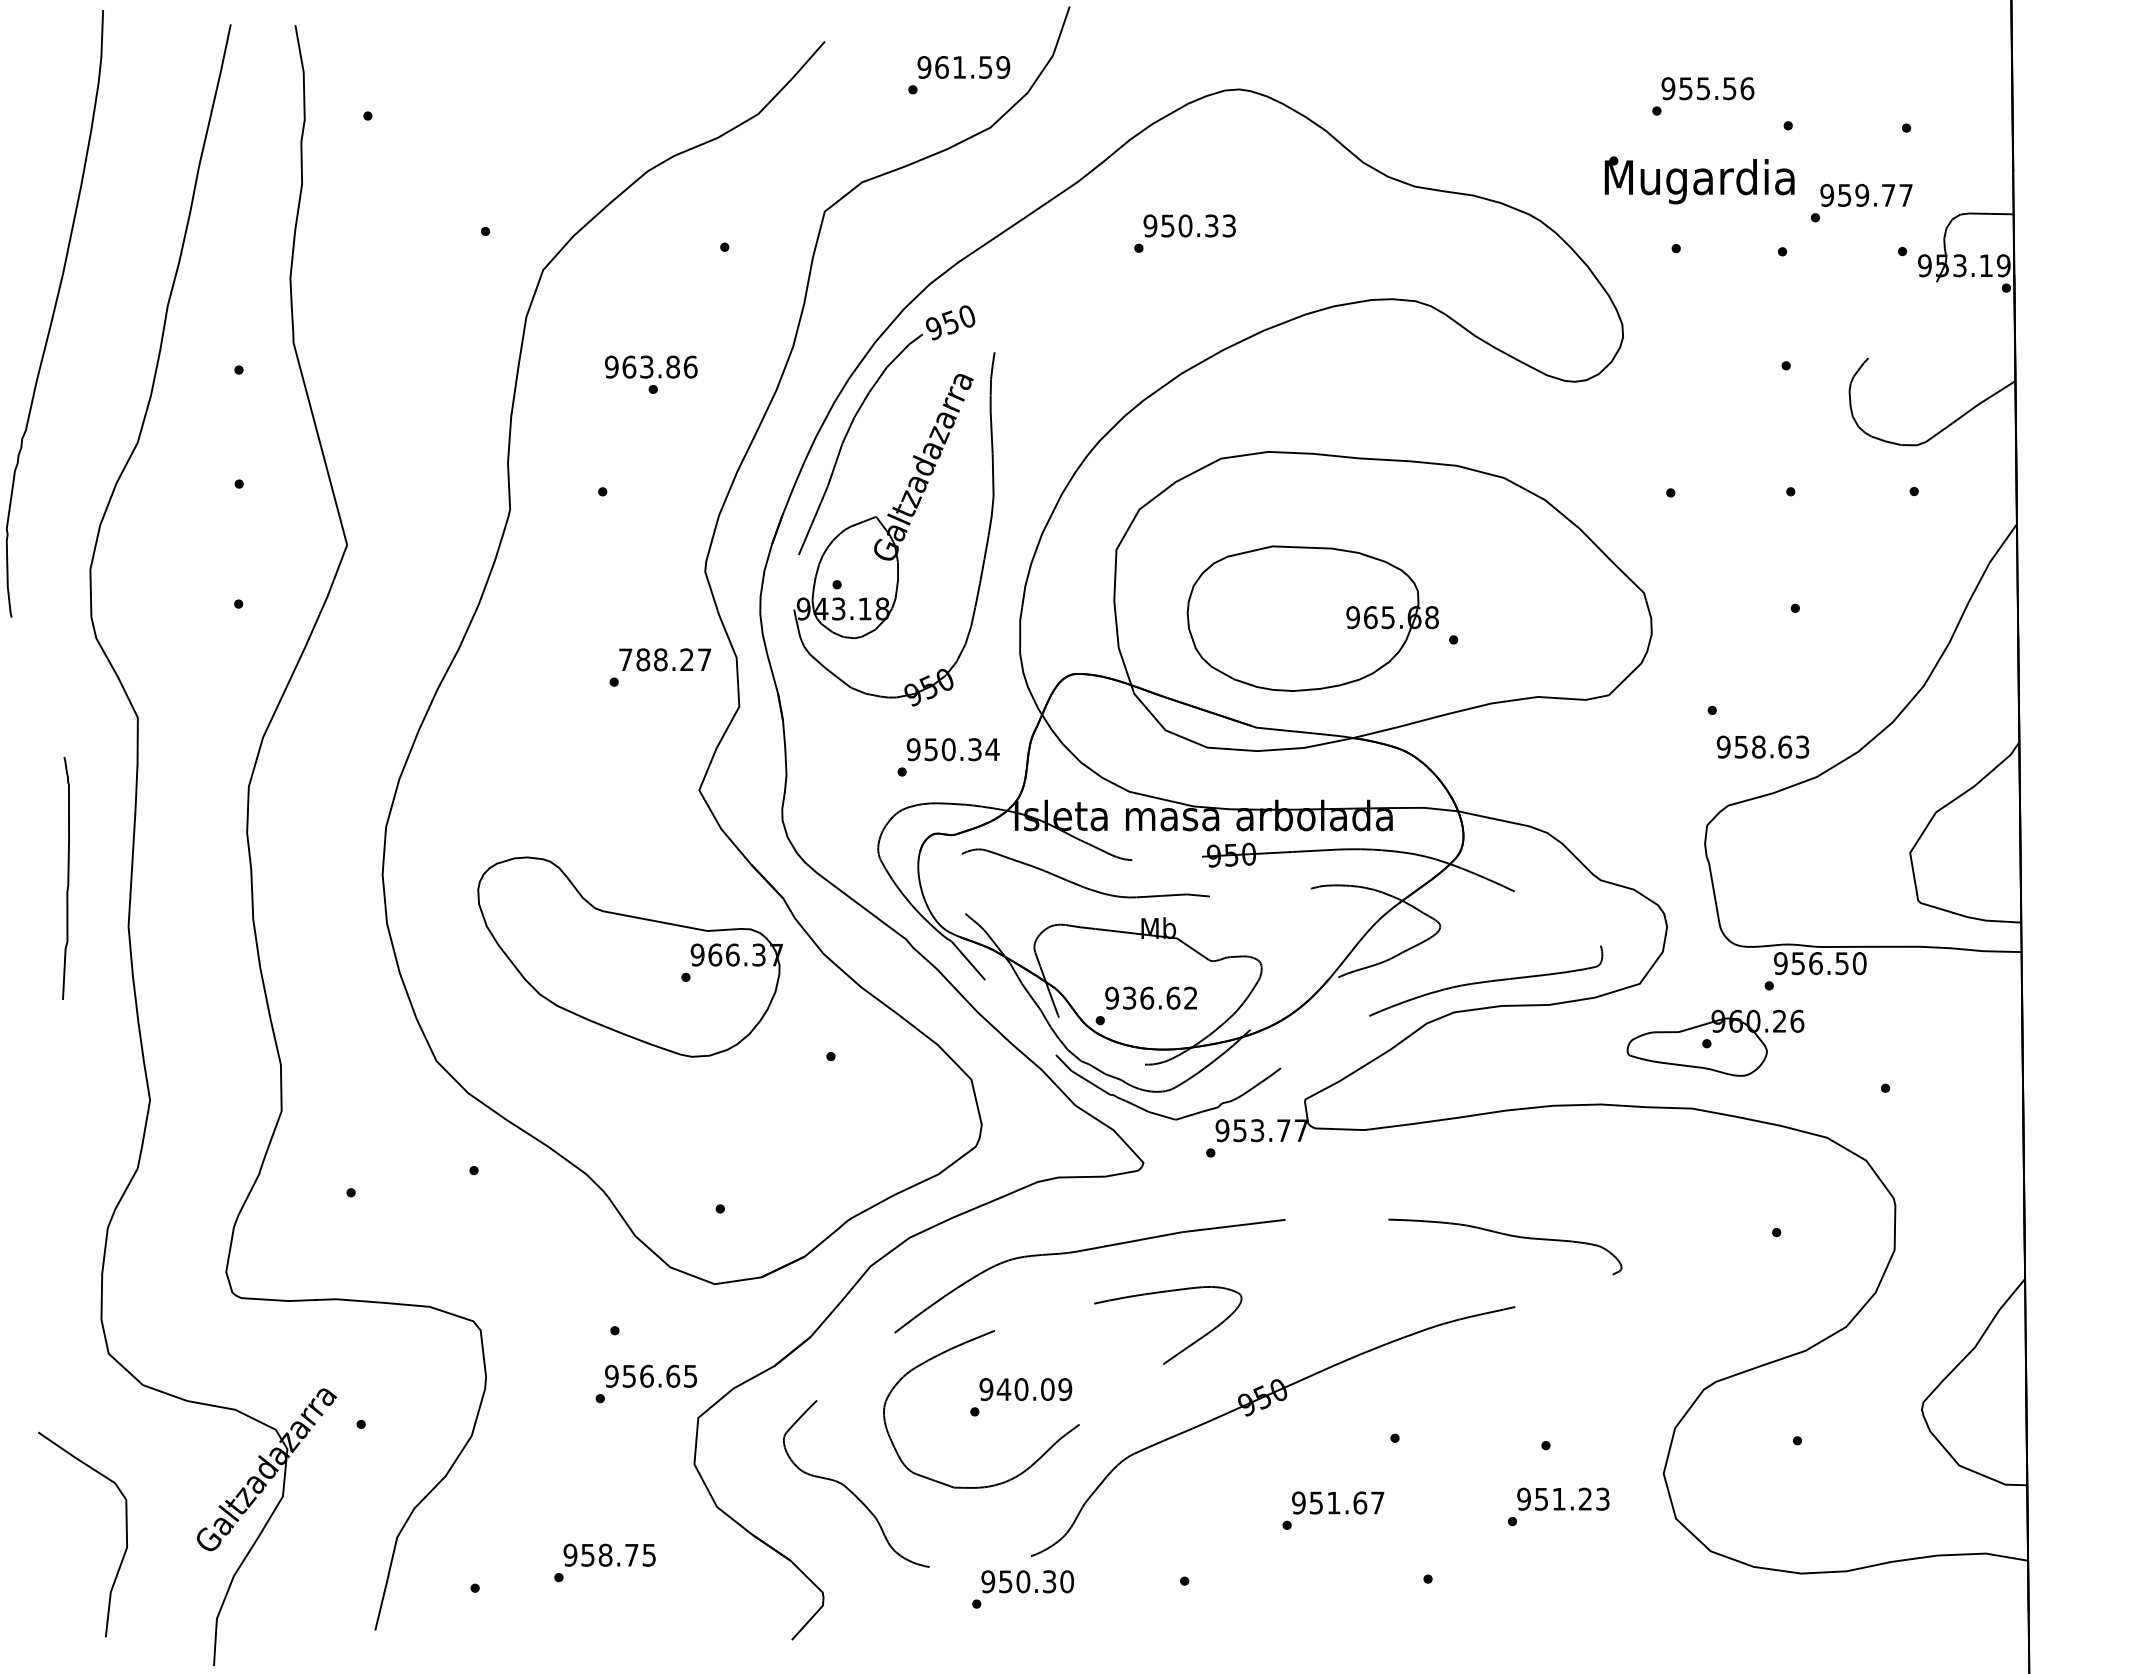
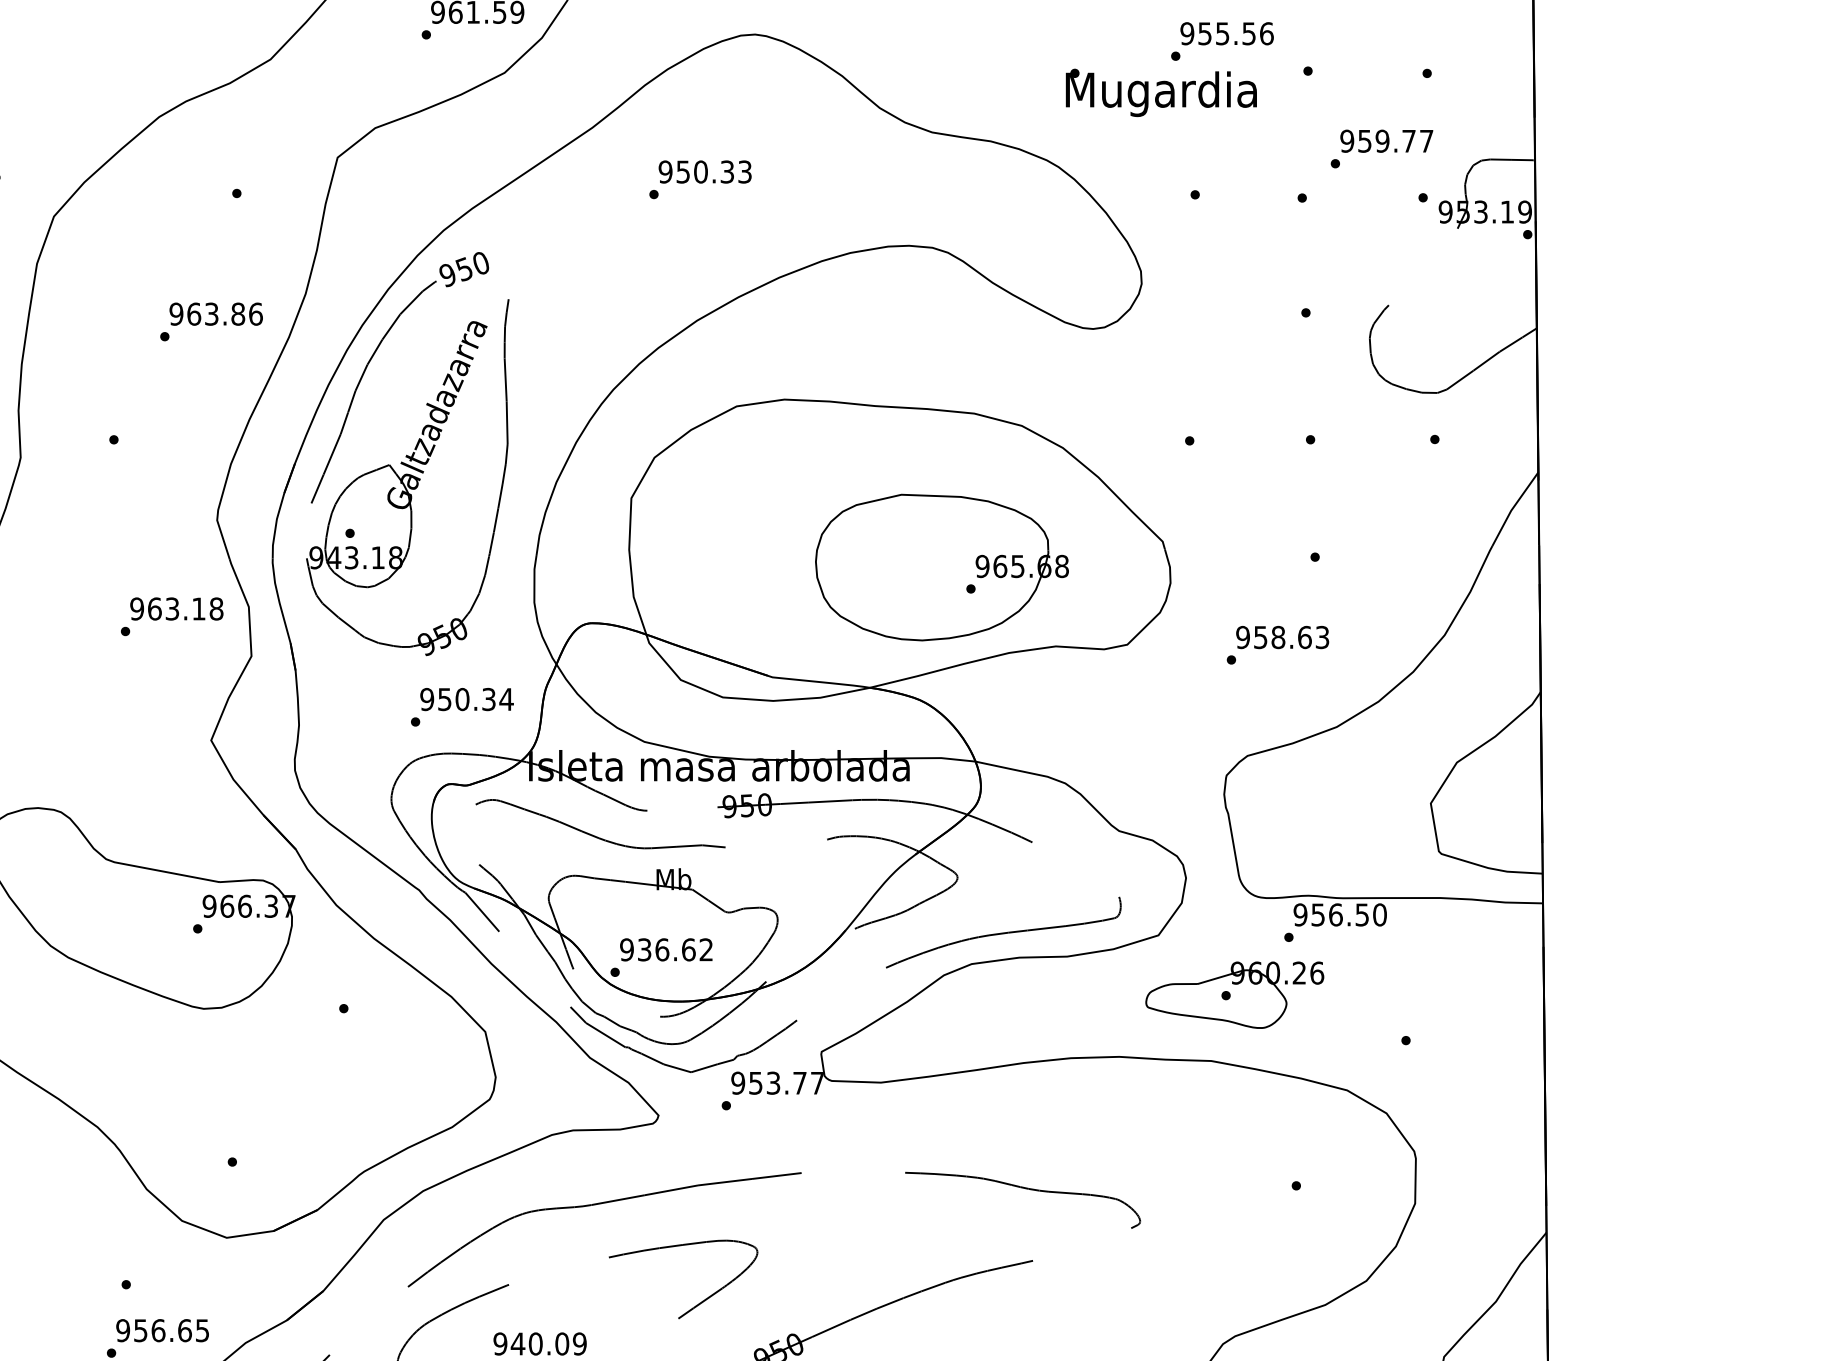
text: (1699, 180) -> (1161, 92), moved
text: (651, 366) -> (216, 313), moved
part: (1312, 618) -> (941, 567), moved
text: (664, 659) -> (176, 608), 788.27 -> 963.18
text: (1762, 746) -> (1282, 636), moved

